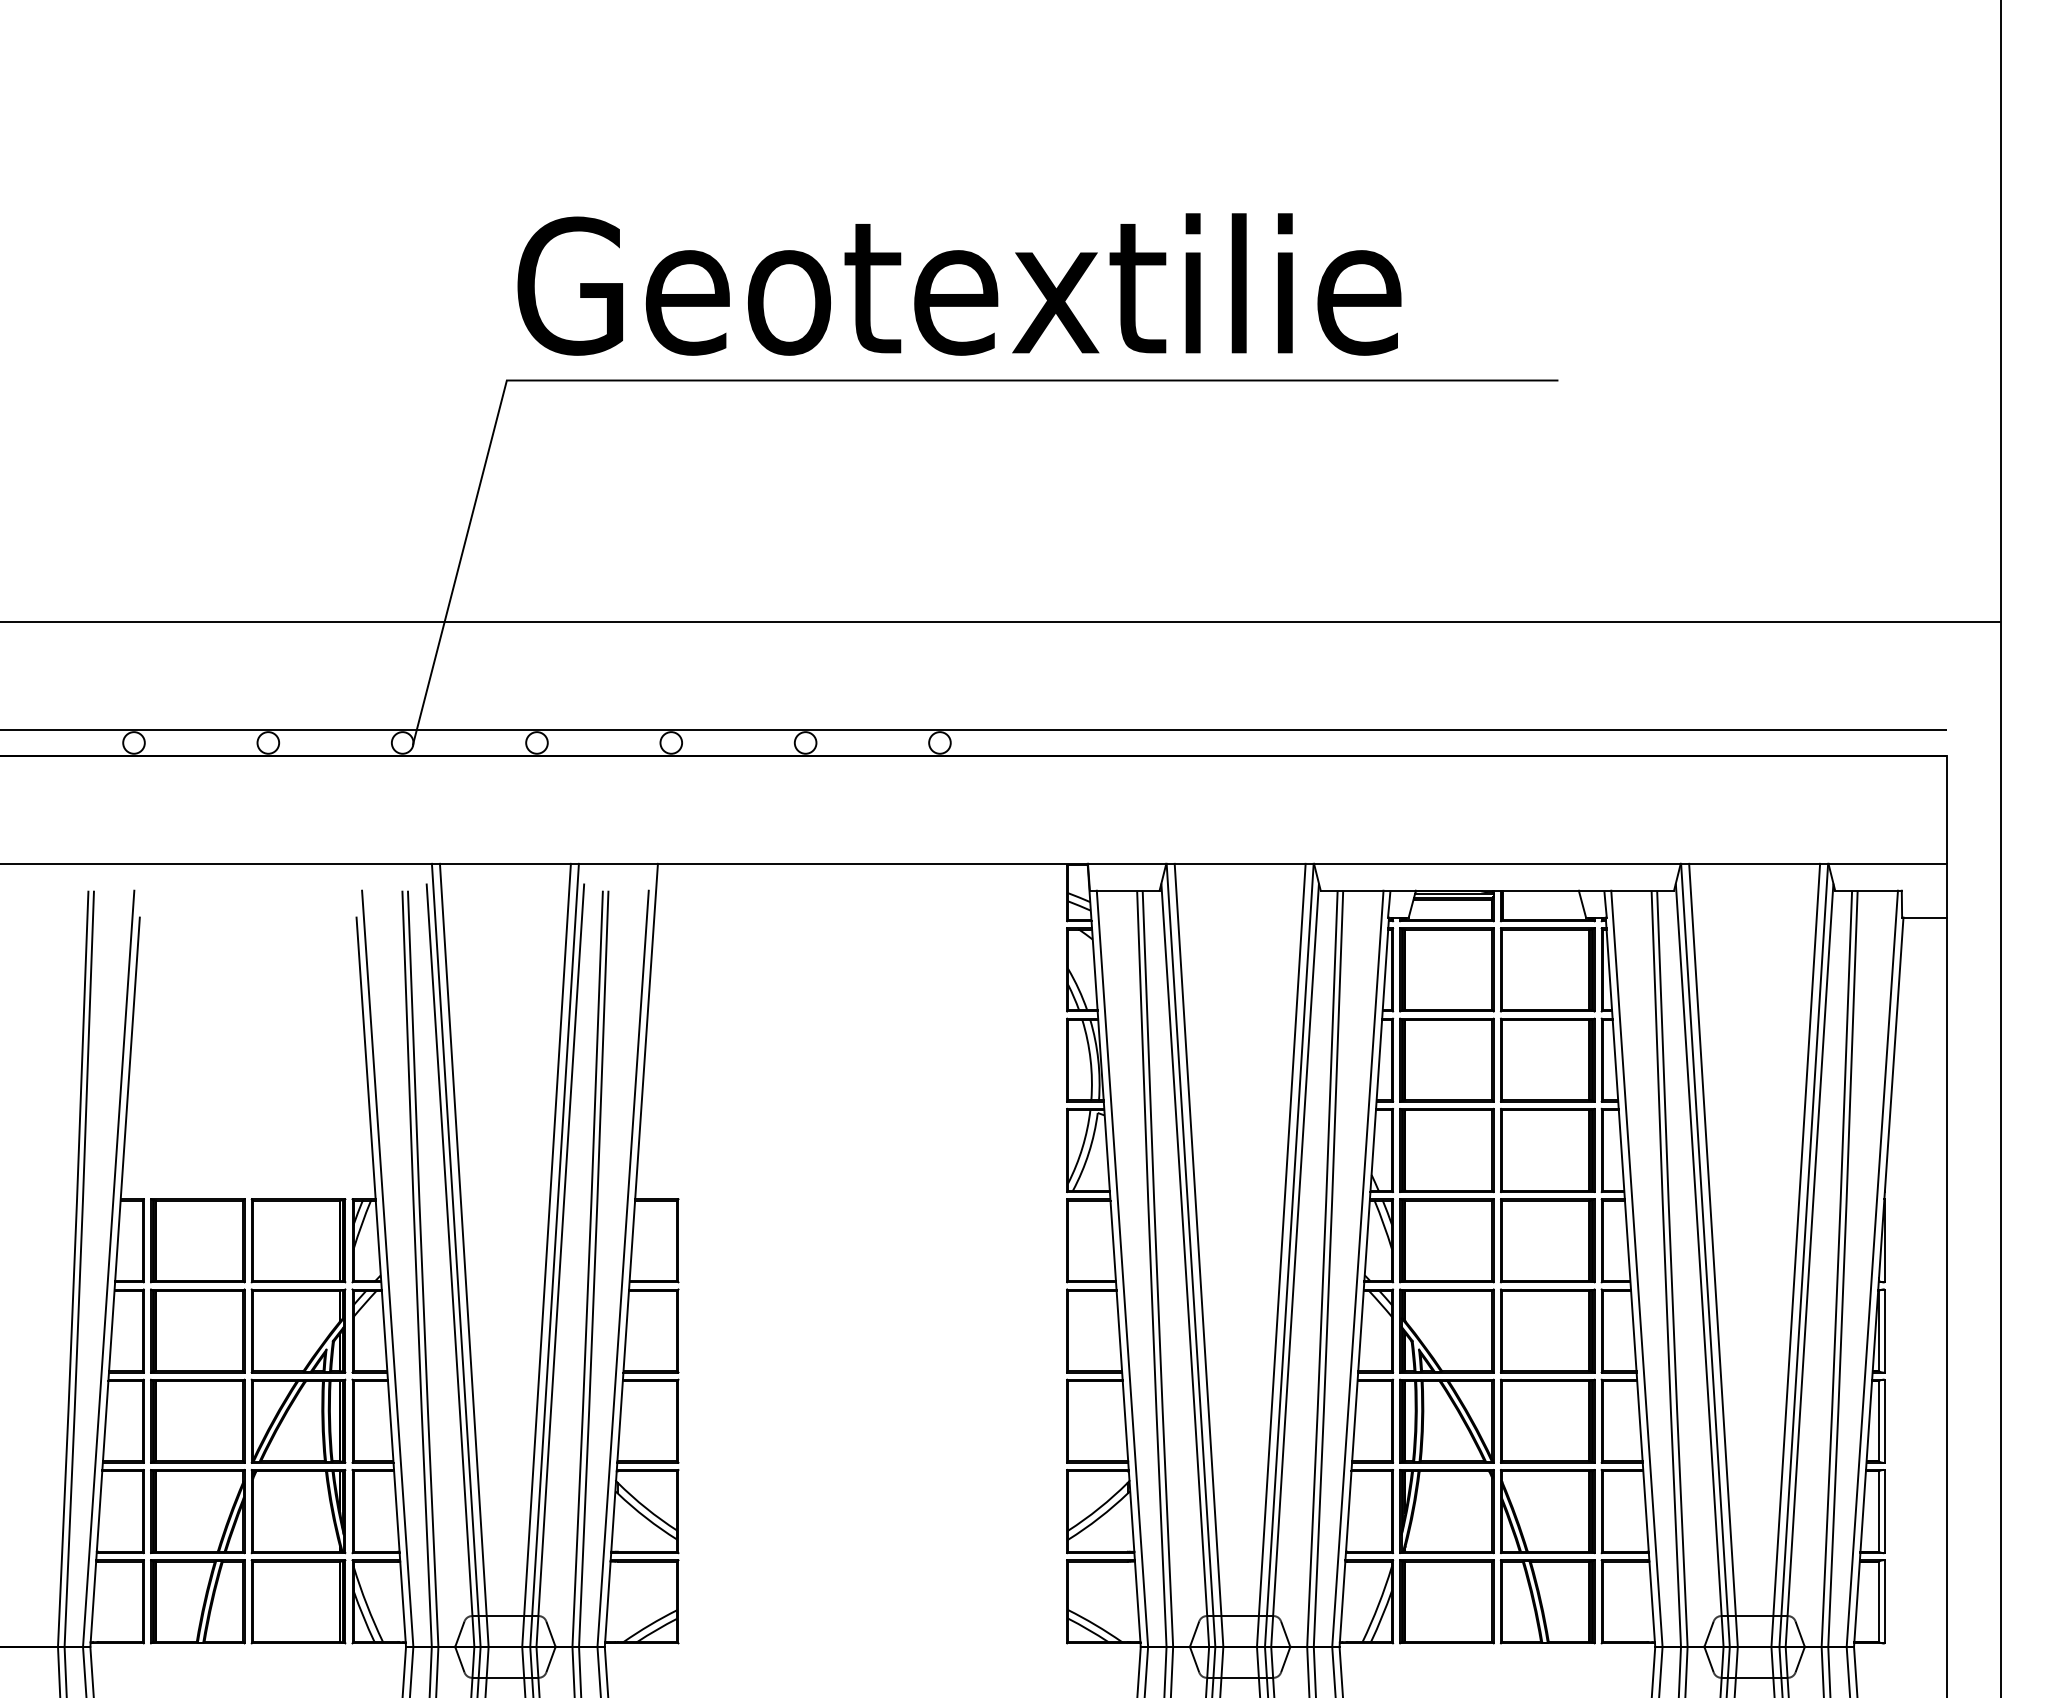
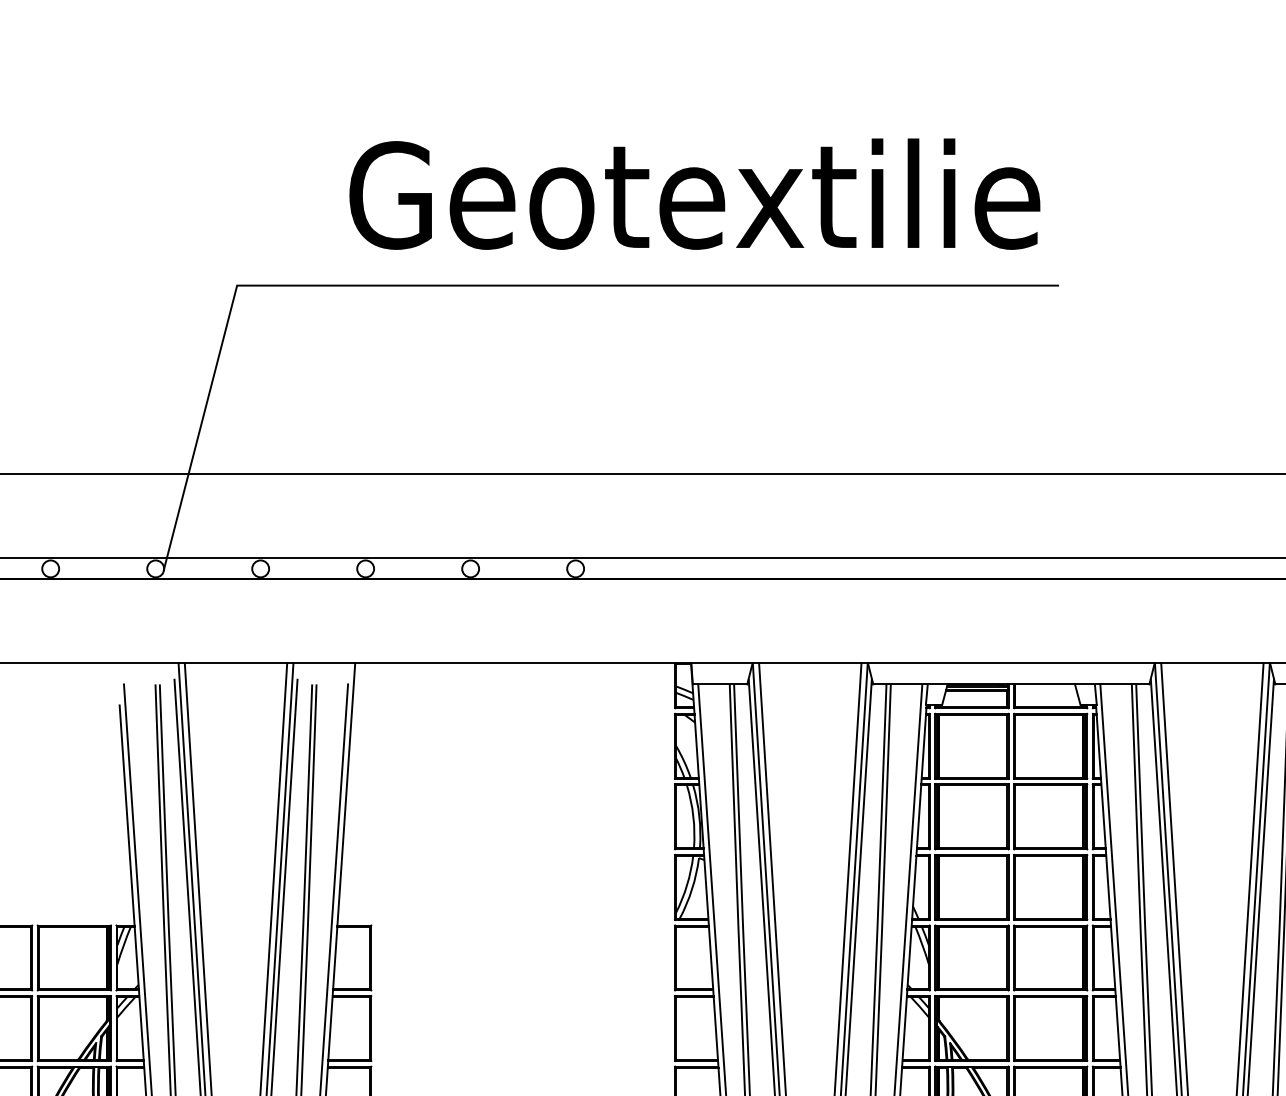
text: (959, 284) -> (694, 194), moved

